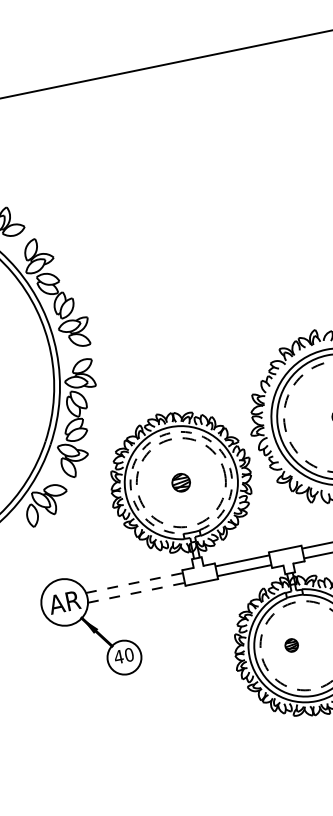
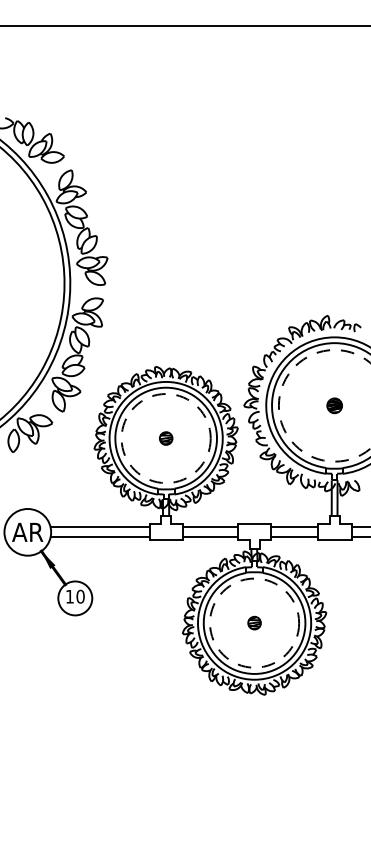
arc: (171, 432) -> (166, 387), dashed -> solid
part: (181, 482) -> (166, 438), size x0.71
line: (134, 583) -> (100, 527), dashed -> solid
line: (136, 592) -> (100, 537), dashed -> solid
part: (291, 644) -> (254, 622), moved
text: (118, 656) -> (69, 596), 40 -> 10

